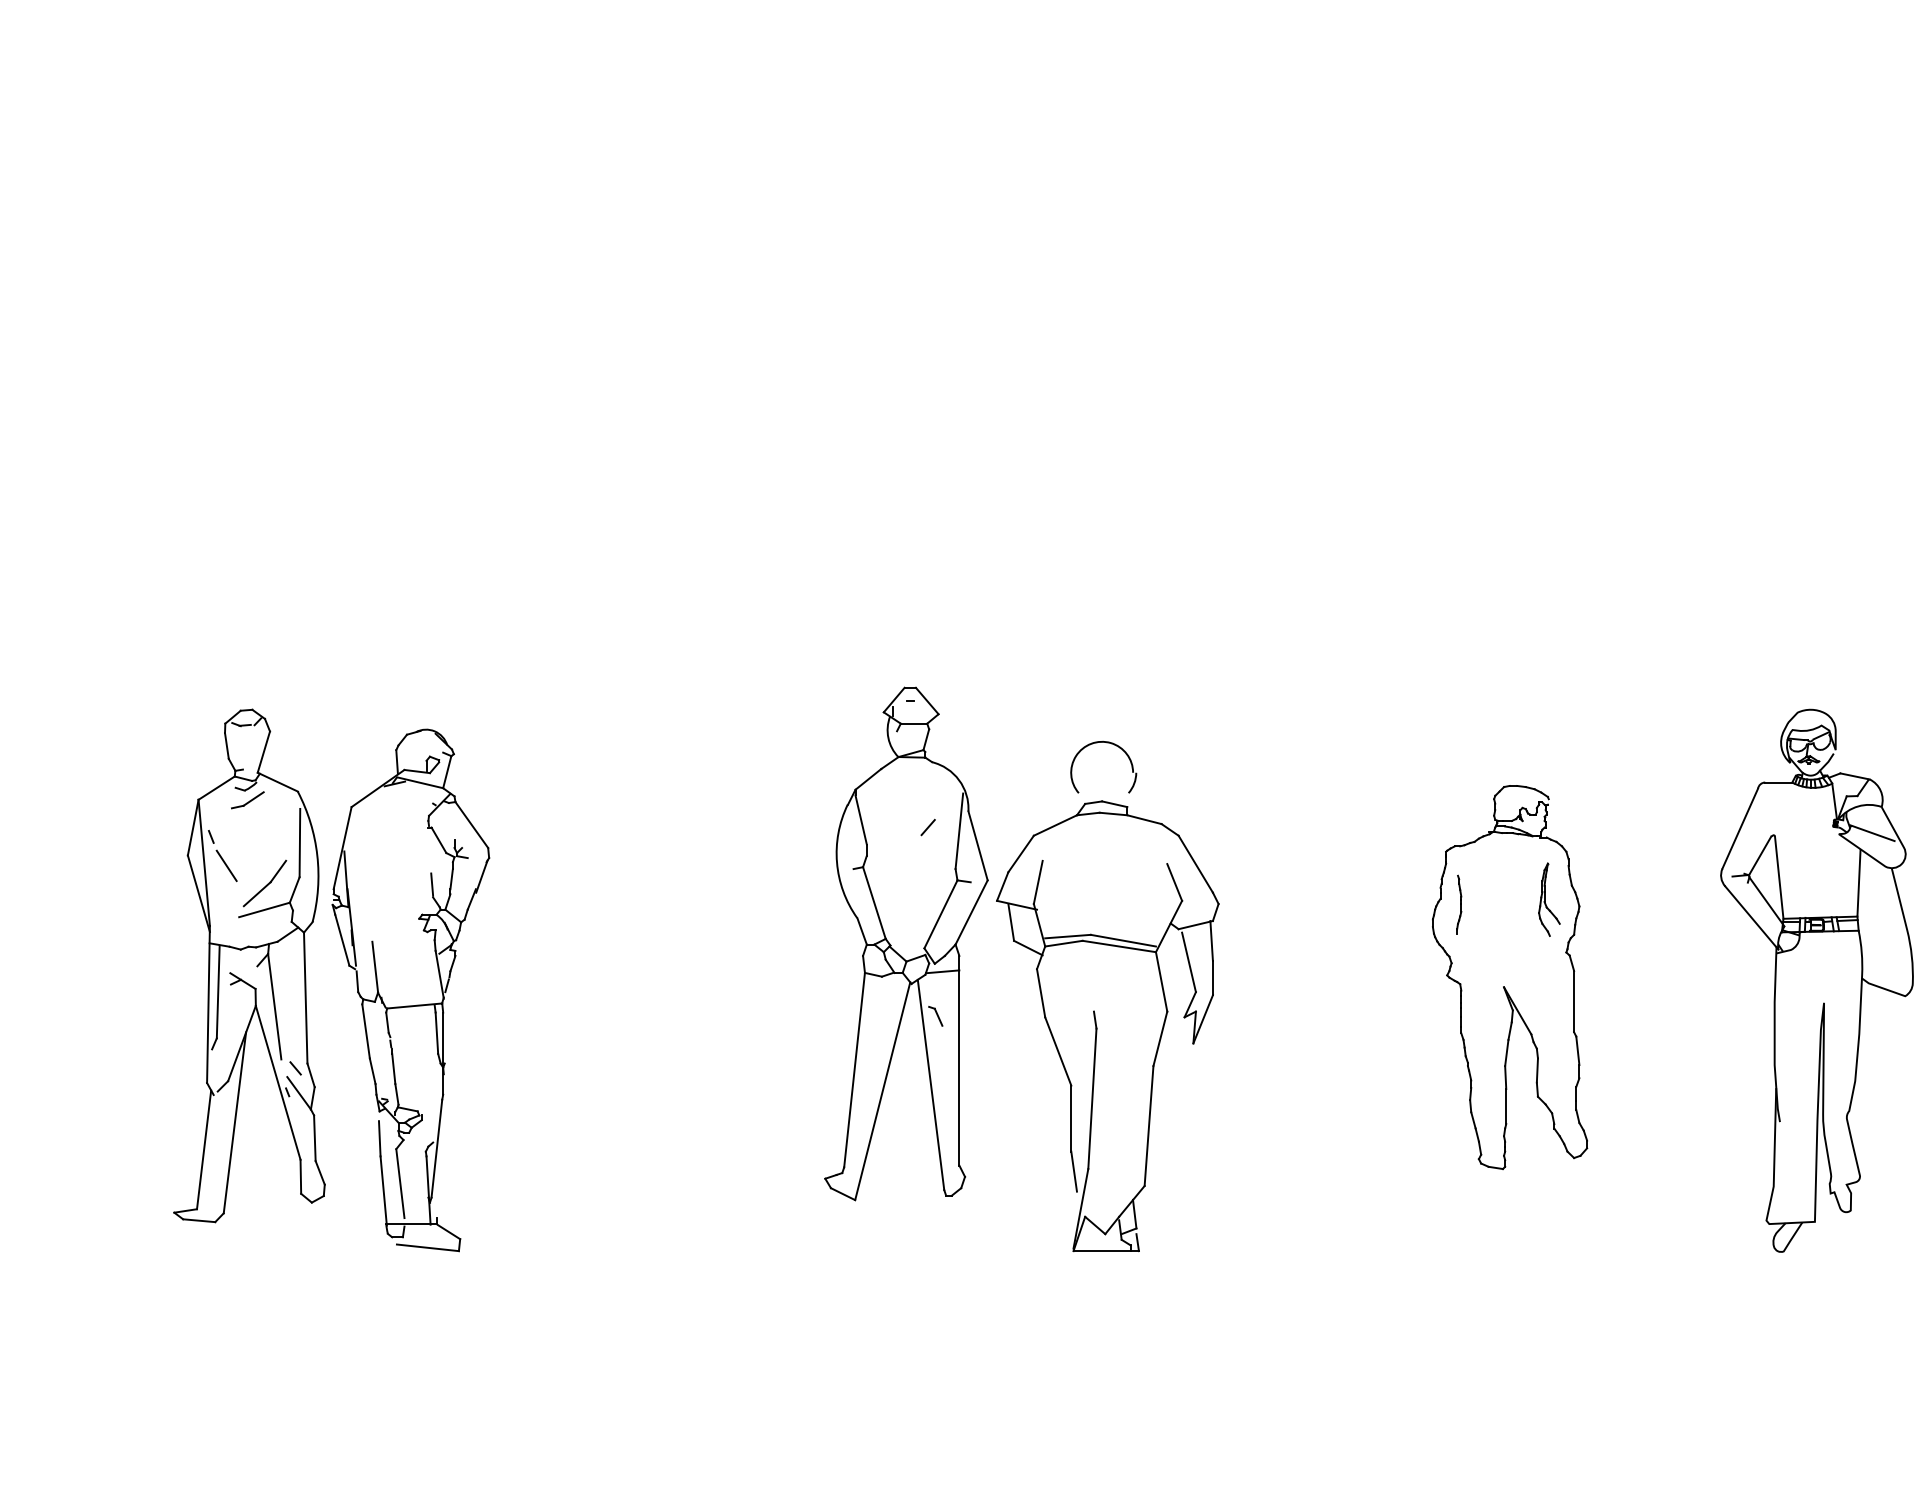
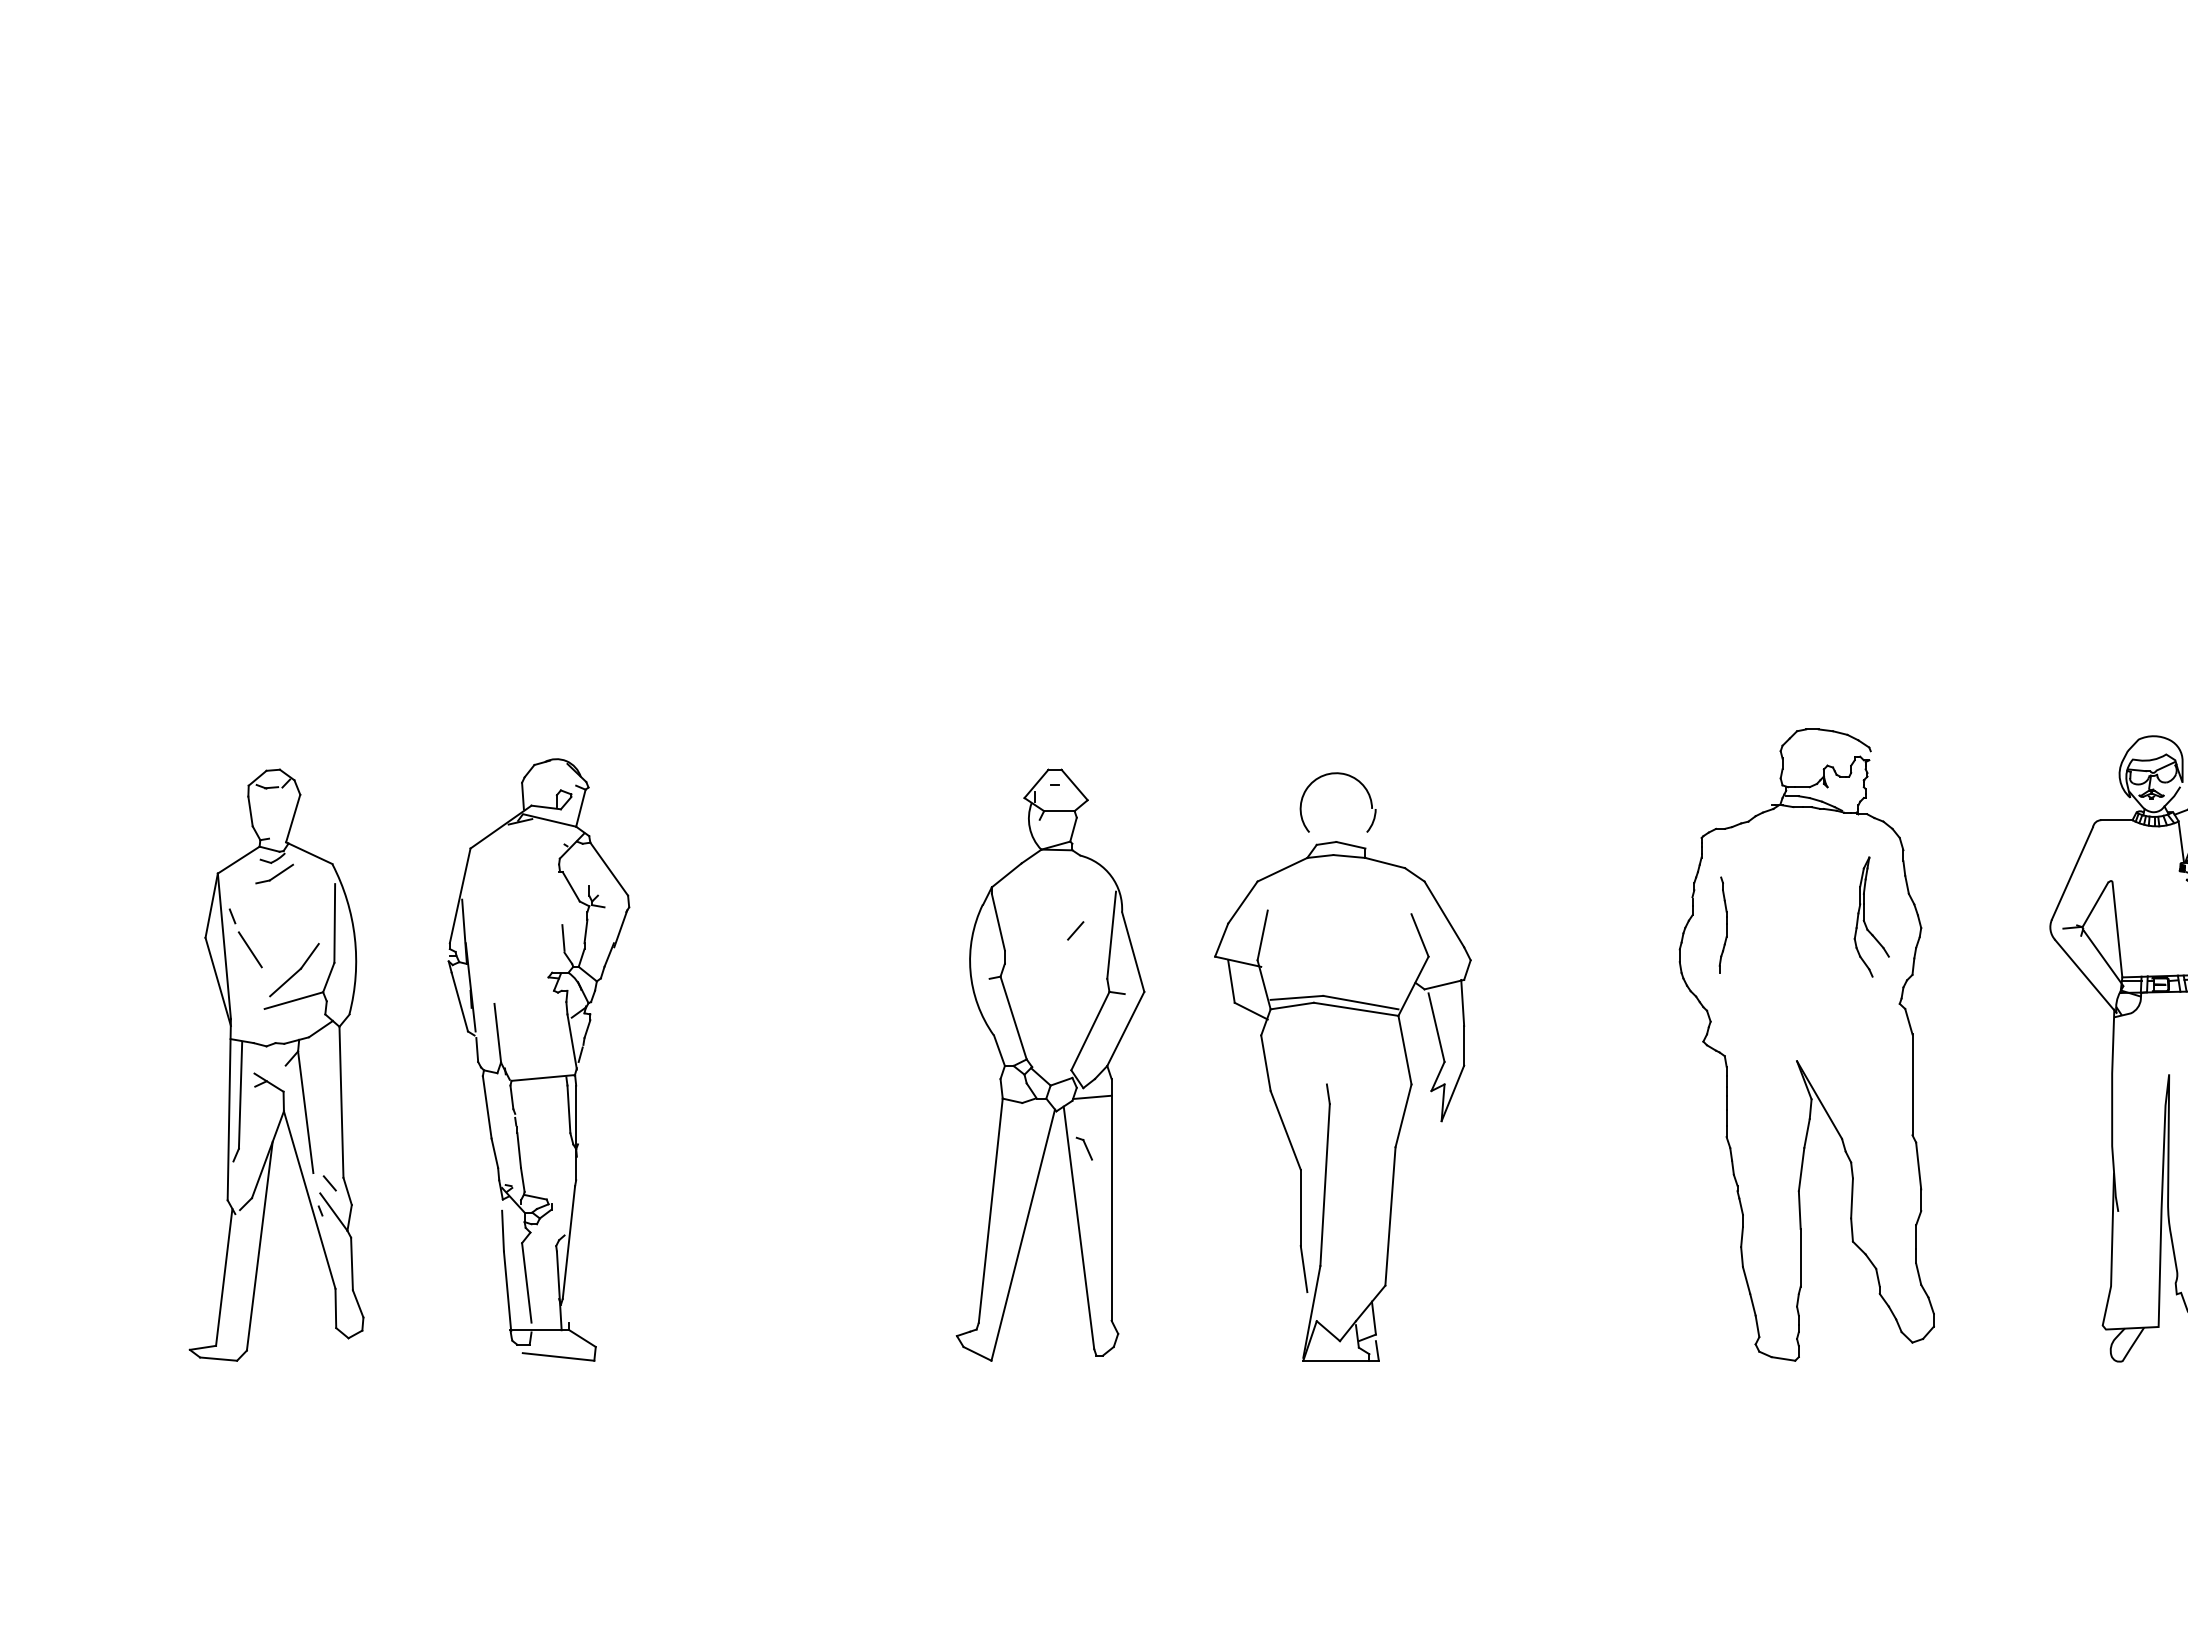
part: (906, 943) -> (1050, 1064), moved
part: (249, 965) -> (276, 1064), moved
part: (1509, 977) -> (1806, 1045), size x1.43

